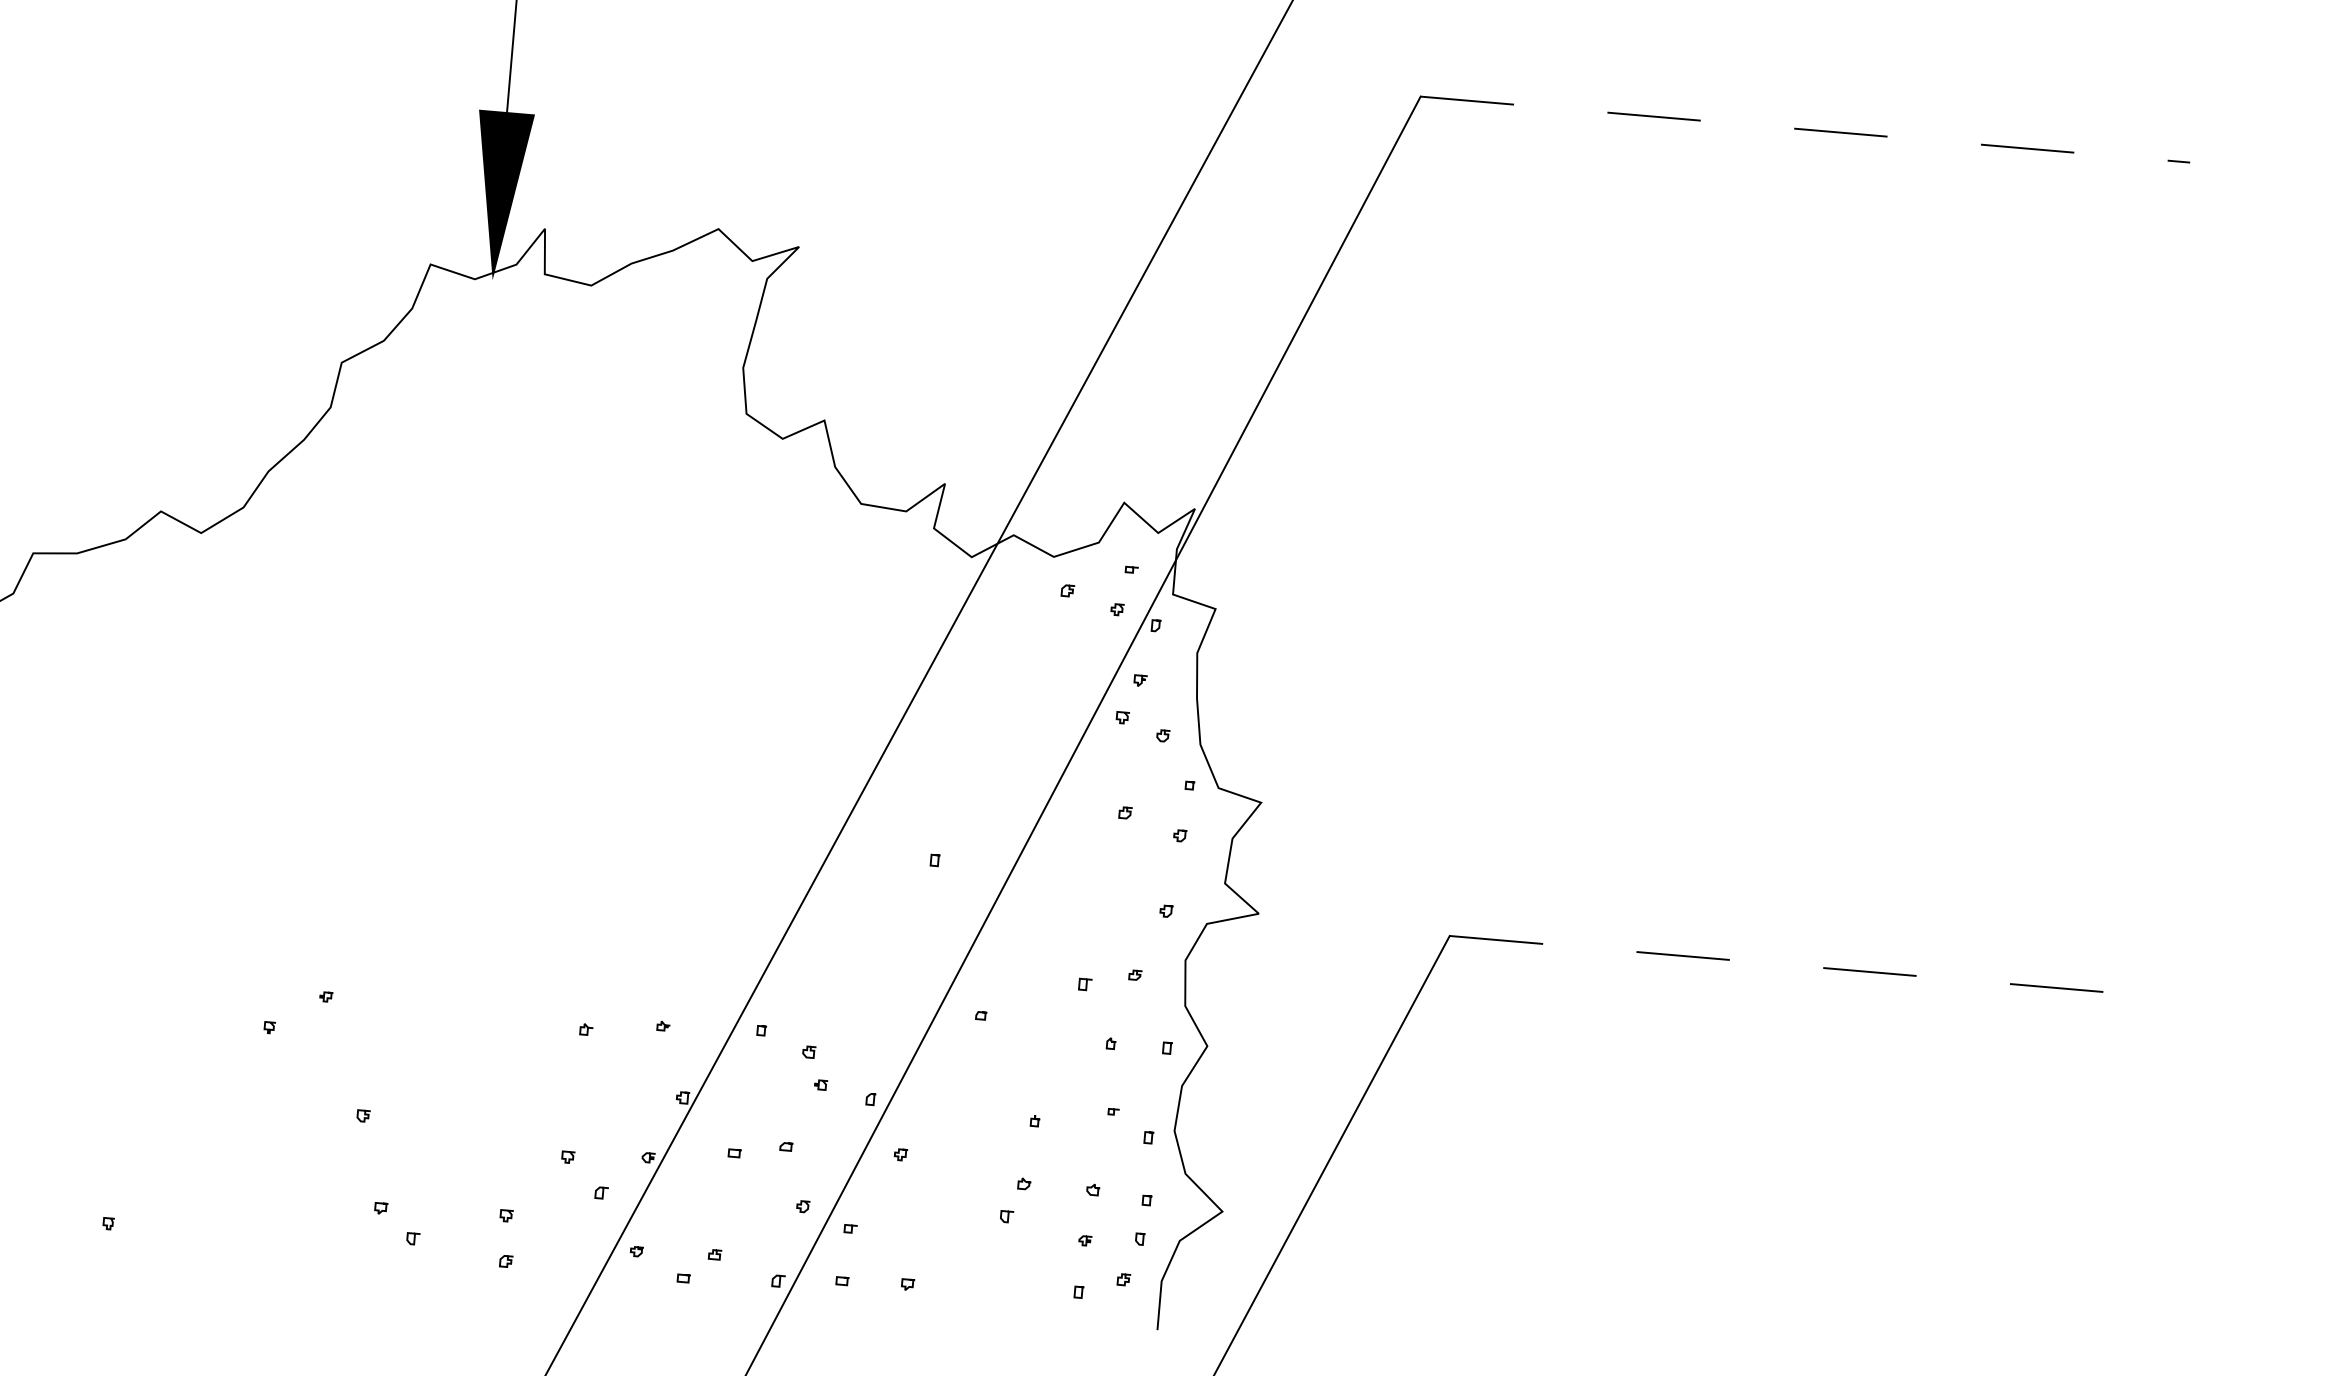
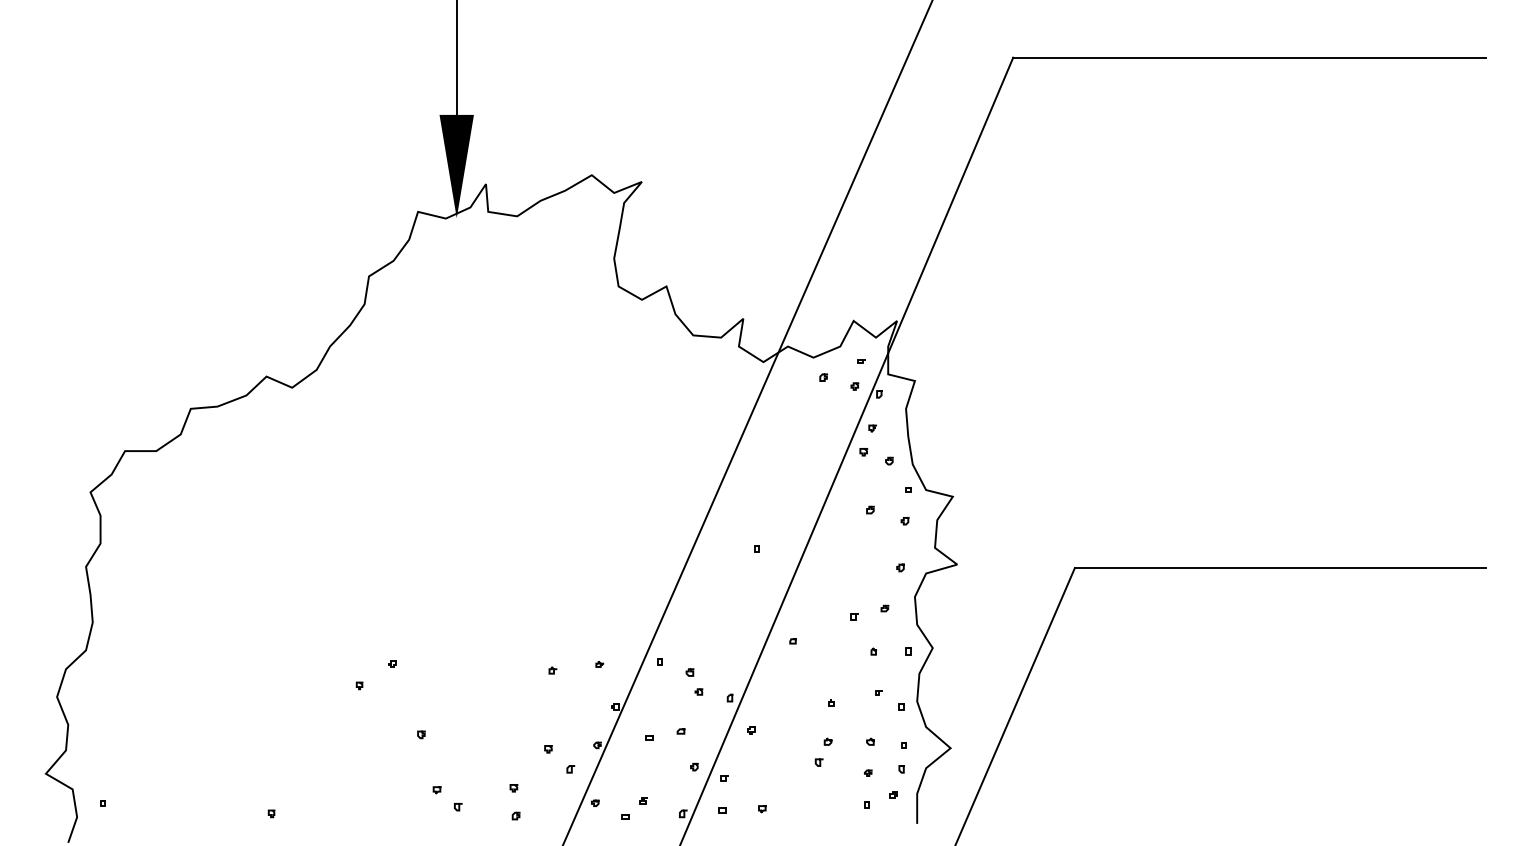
line: (1806, 129) -> (1250, 57), dashed -> solid
line: (1784, 965) -> (1280, 568), dashed -> solid

